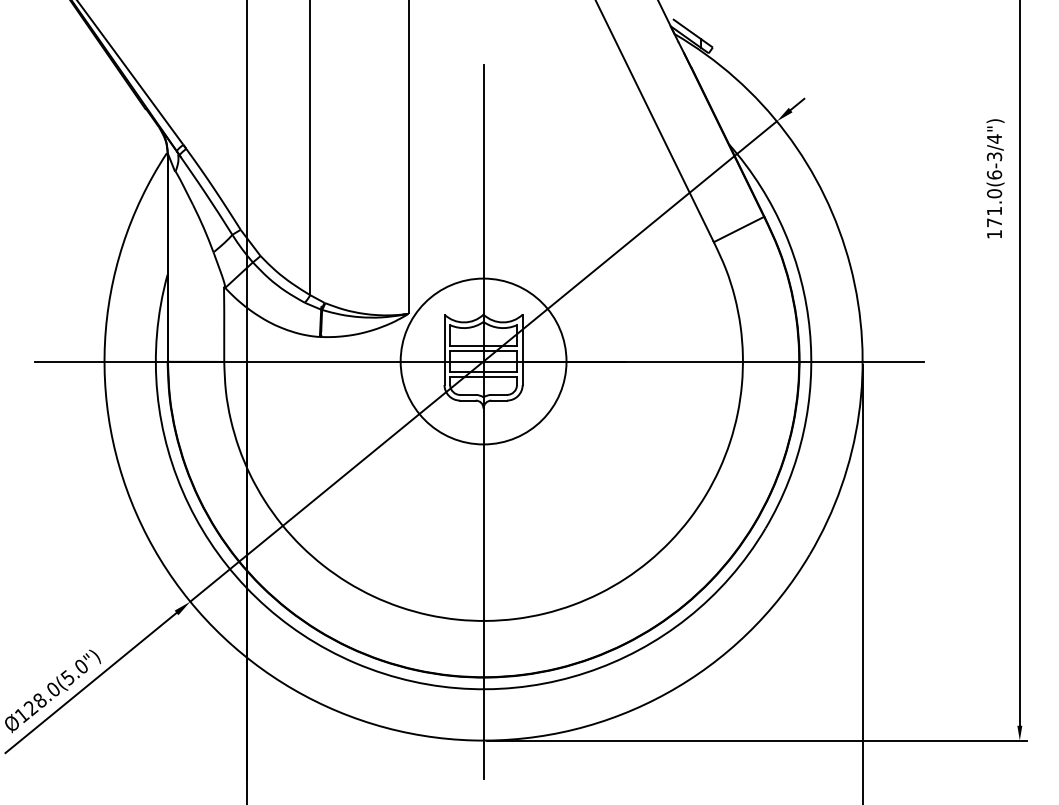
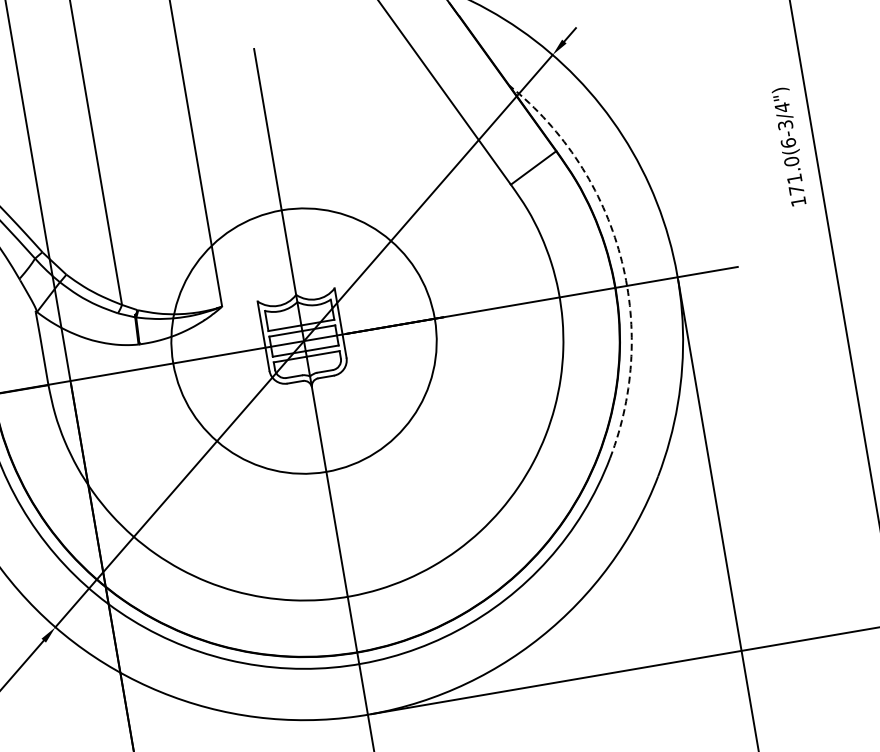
text: (995, 178) -> (790, 146), moved
arc: (809, 330) -> (620, 255), solid -> dashed
circle: (483, 361) -> (303, 341), size x1.6

